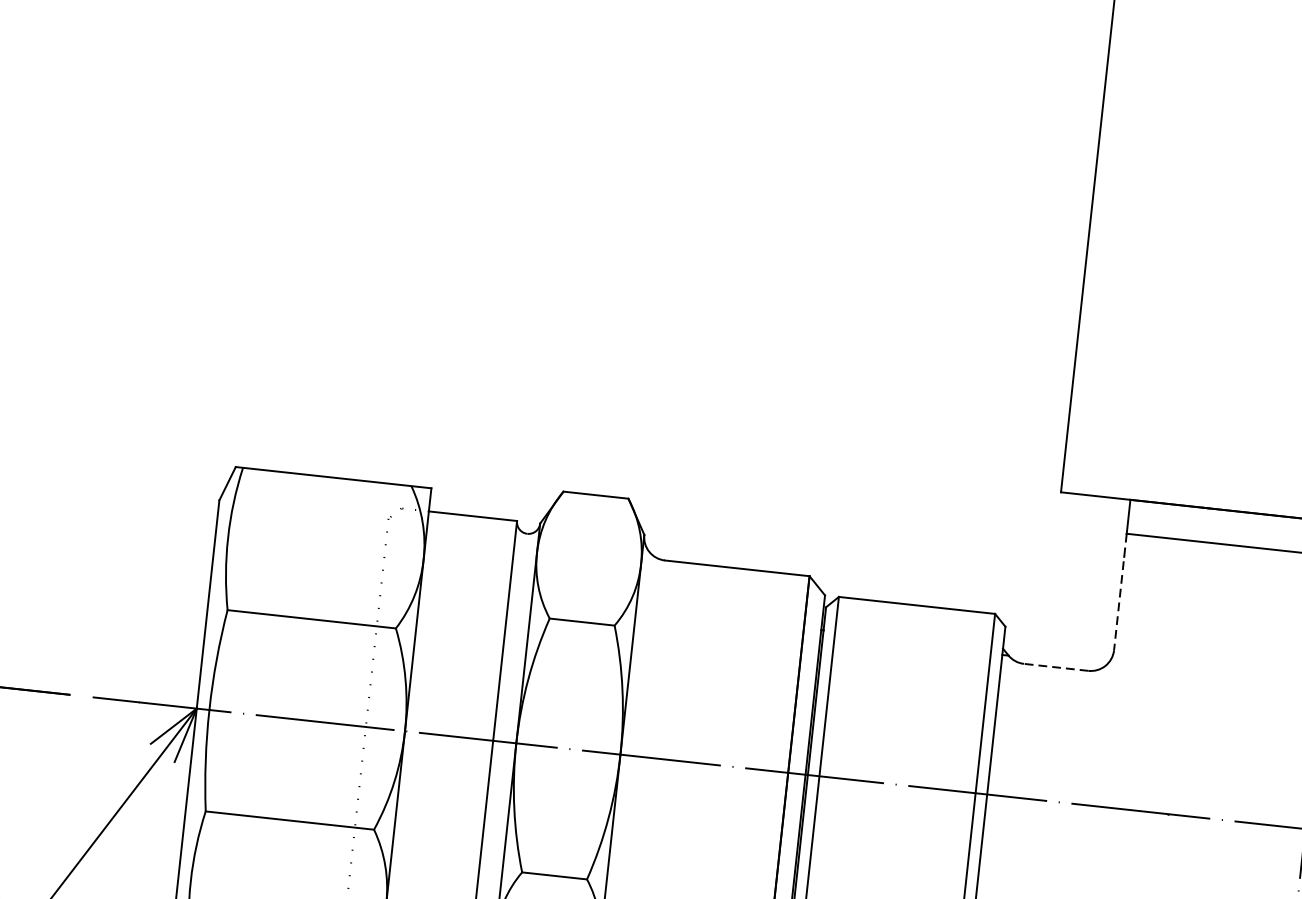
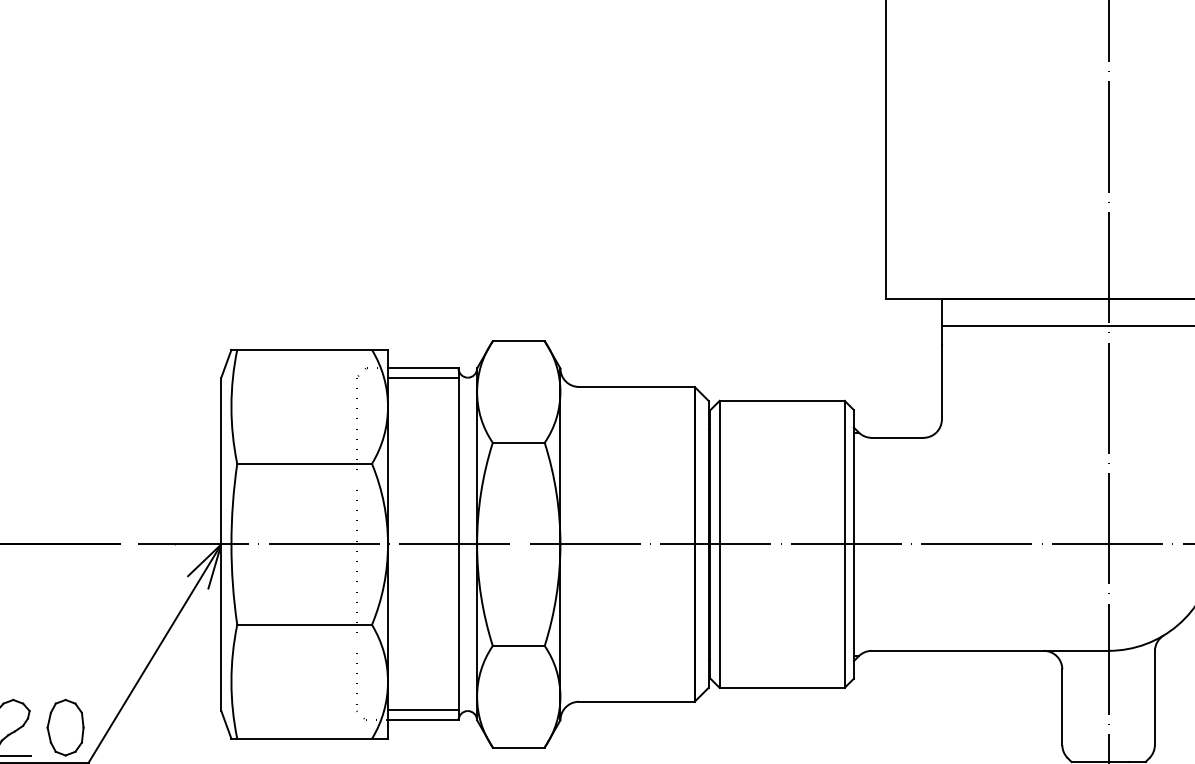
line: (471, 528) -> (423, 378), added
line: (1119, 591) -> (941, 372), dashed -> solid
line: (1056, 666) -> (897, 437), dashed -> solid

